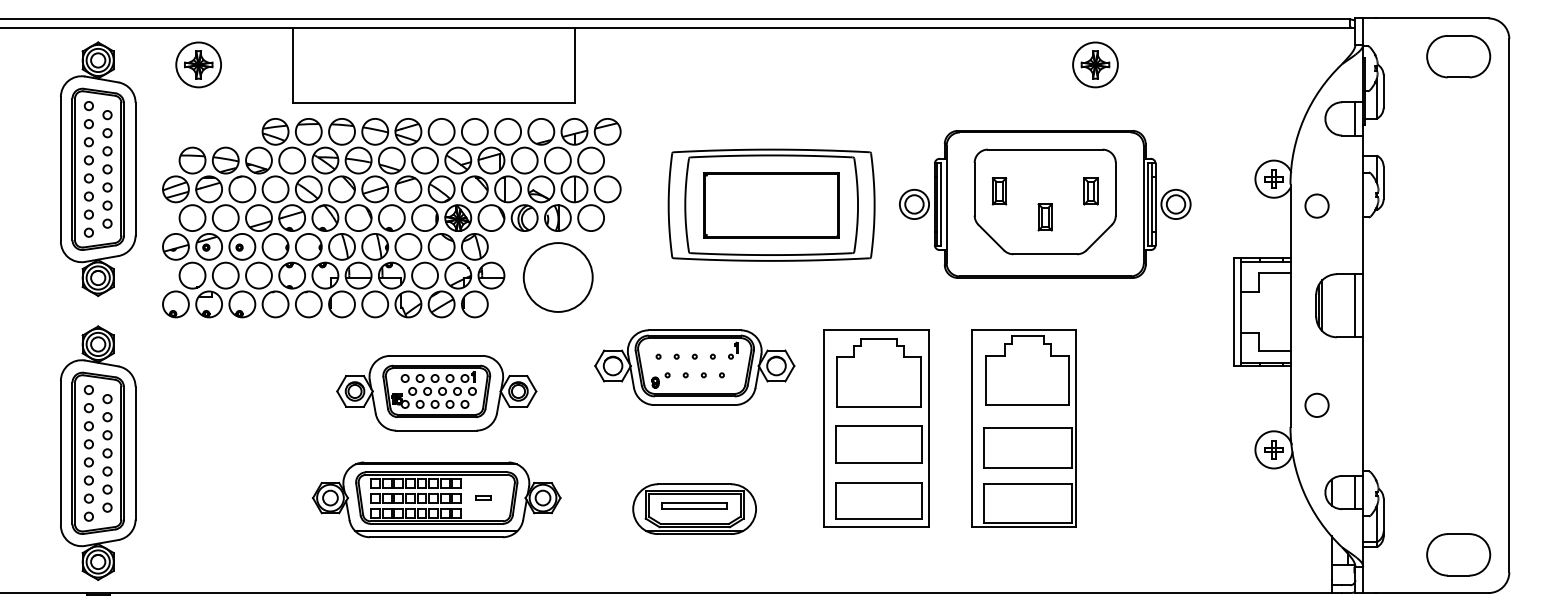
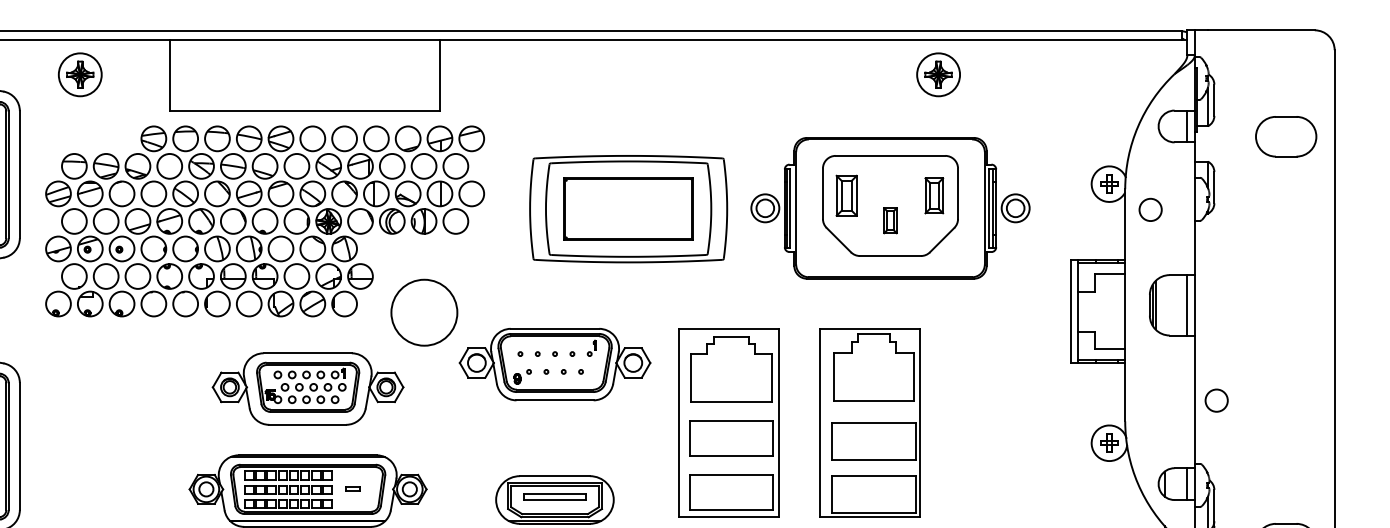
part: (1458, 56) -> (1286, 136), moved
part: (999, 191) -> (846, 195), size x1.6
part: (1090, 191) -> (933, 195), size x1.4
circle: (557, 277) -> (423, 312), moved
circle: (1316, 404) -> (1216, 399), moved

